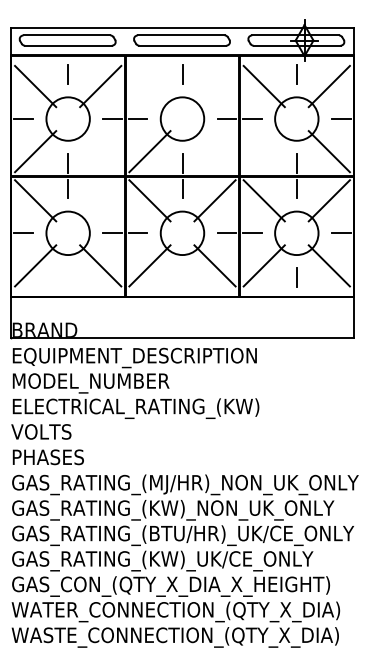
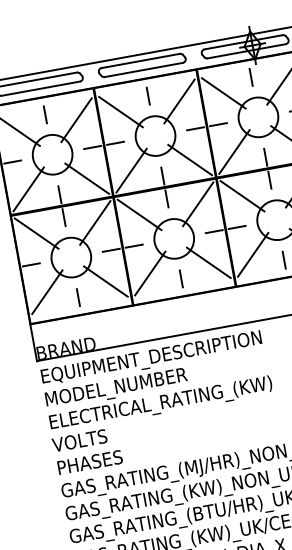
line: (149, 86) -> (120, 112), added
line: (214, 86) -> (179, 101), added
line: (100, 151) -> (87, 178), added
line: (214, 151) -> (189, 160), added
line: (263, 151) -> (233, 152), added
line: (100, 200) -> (95, 222), added
line: (67, 277) -> (77, 297), added
line: (181, 277) -> (180, 278), added

